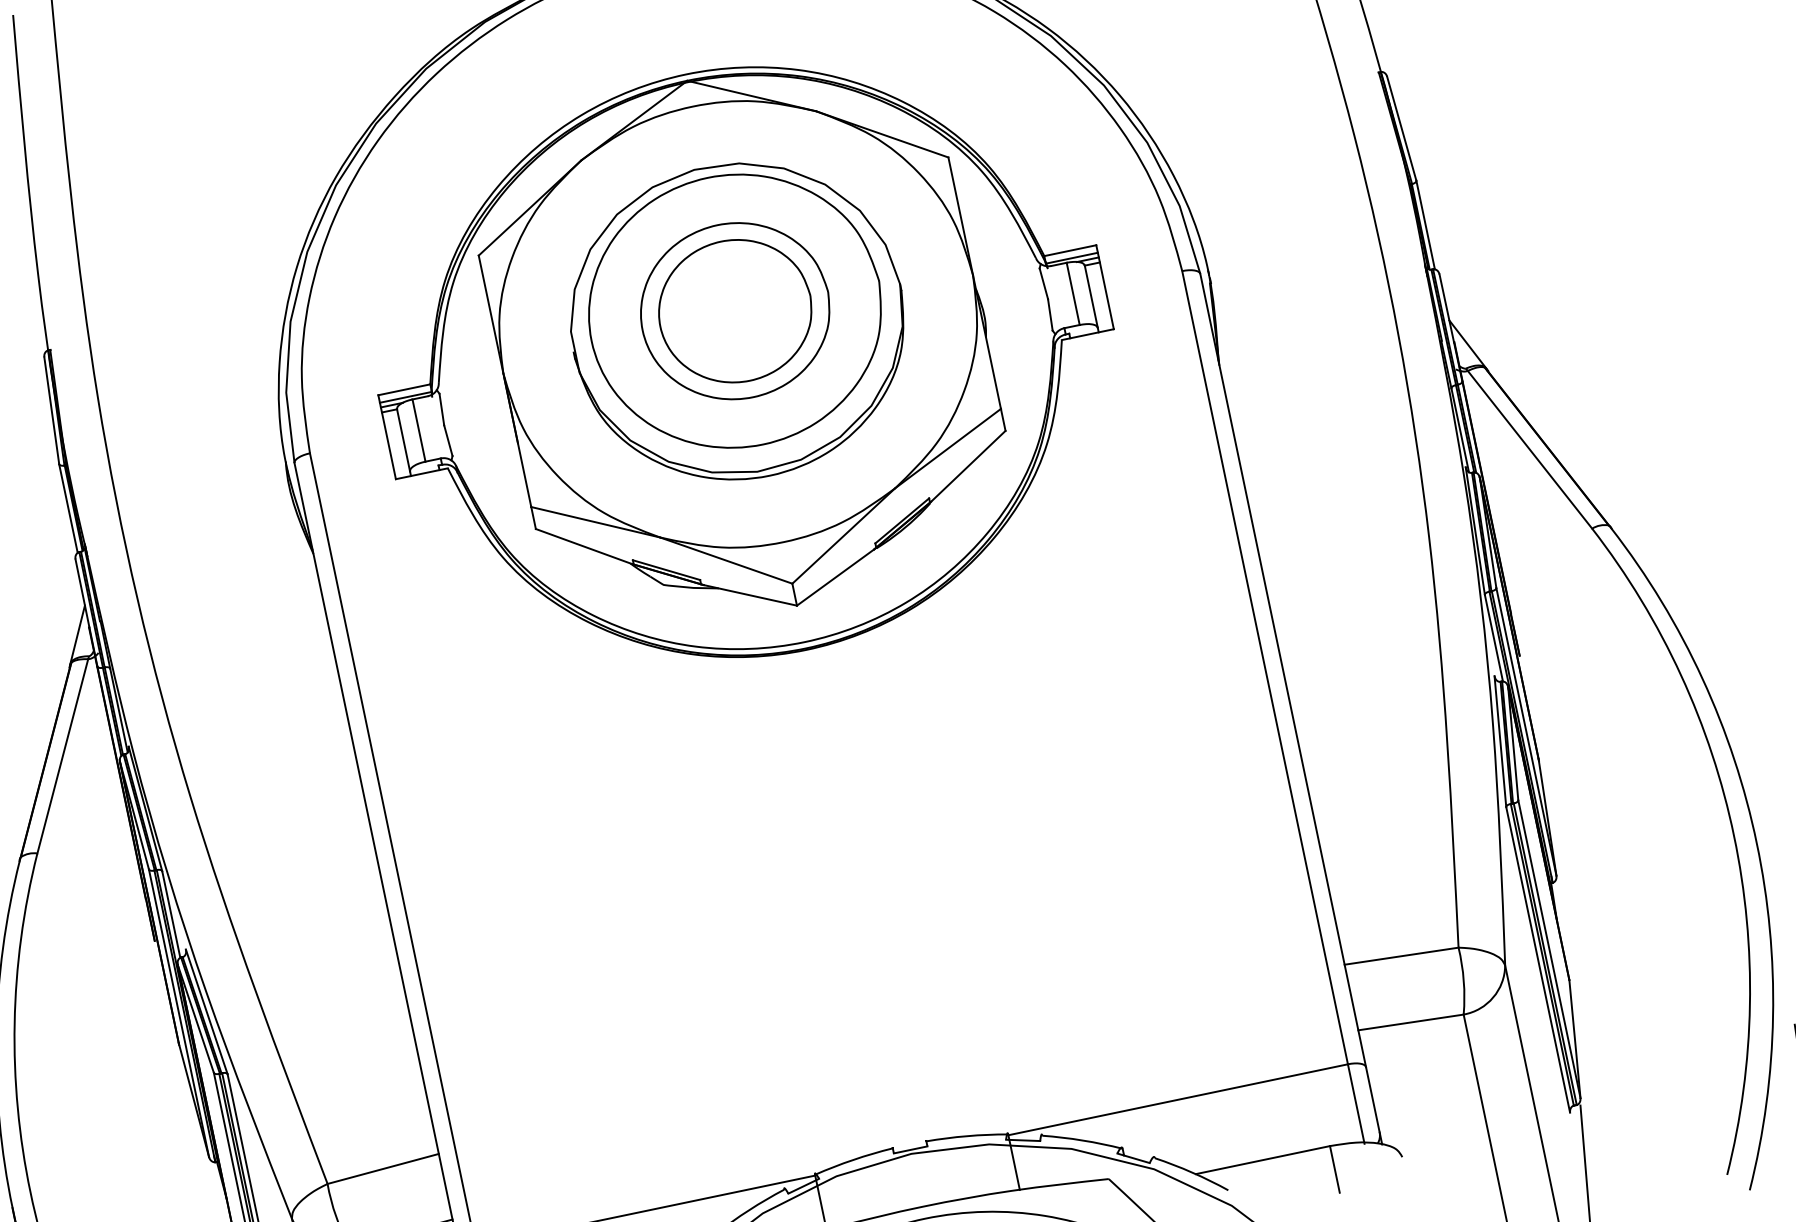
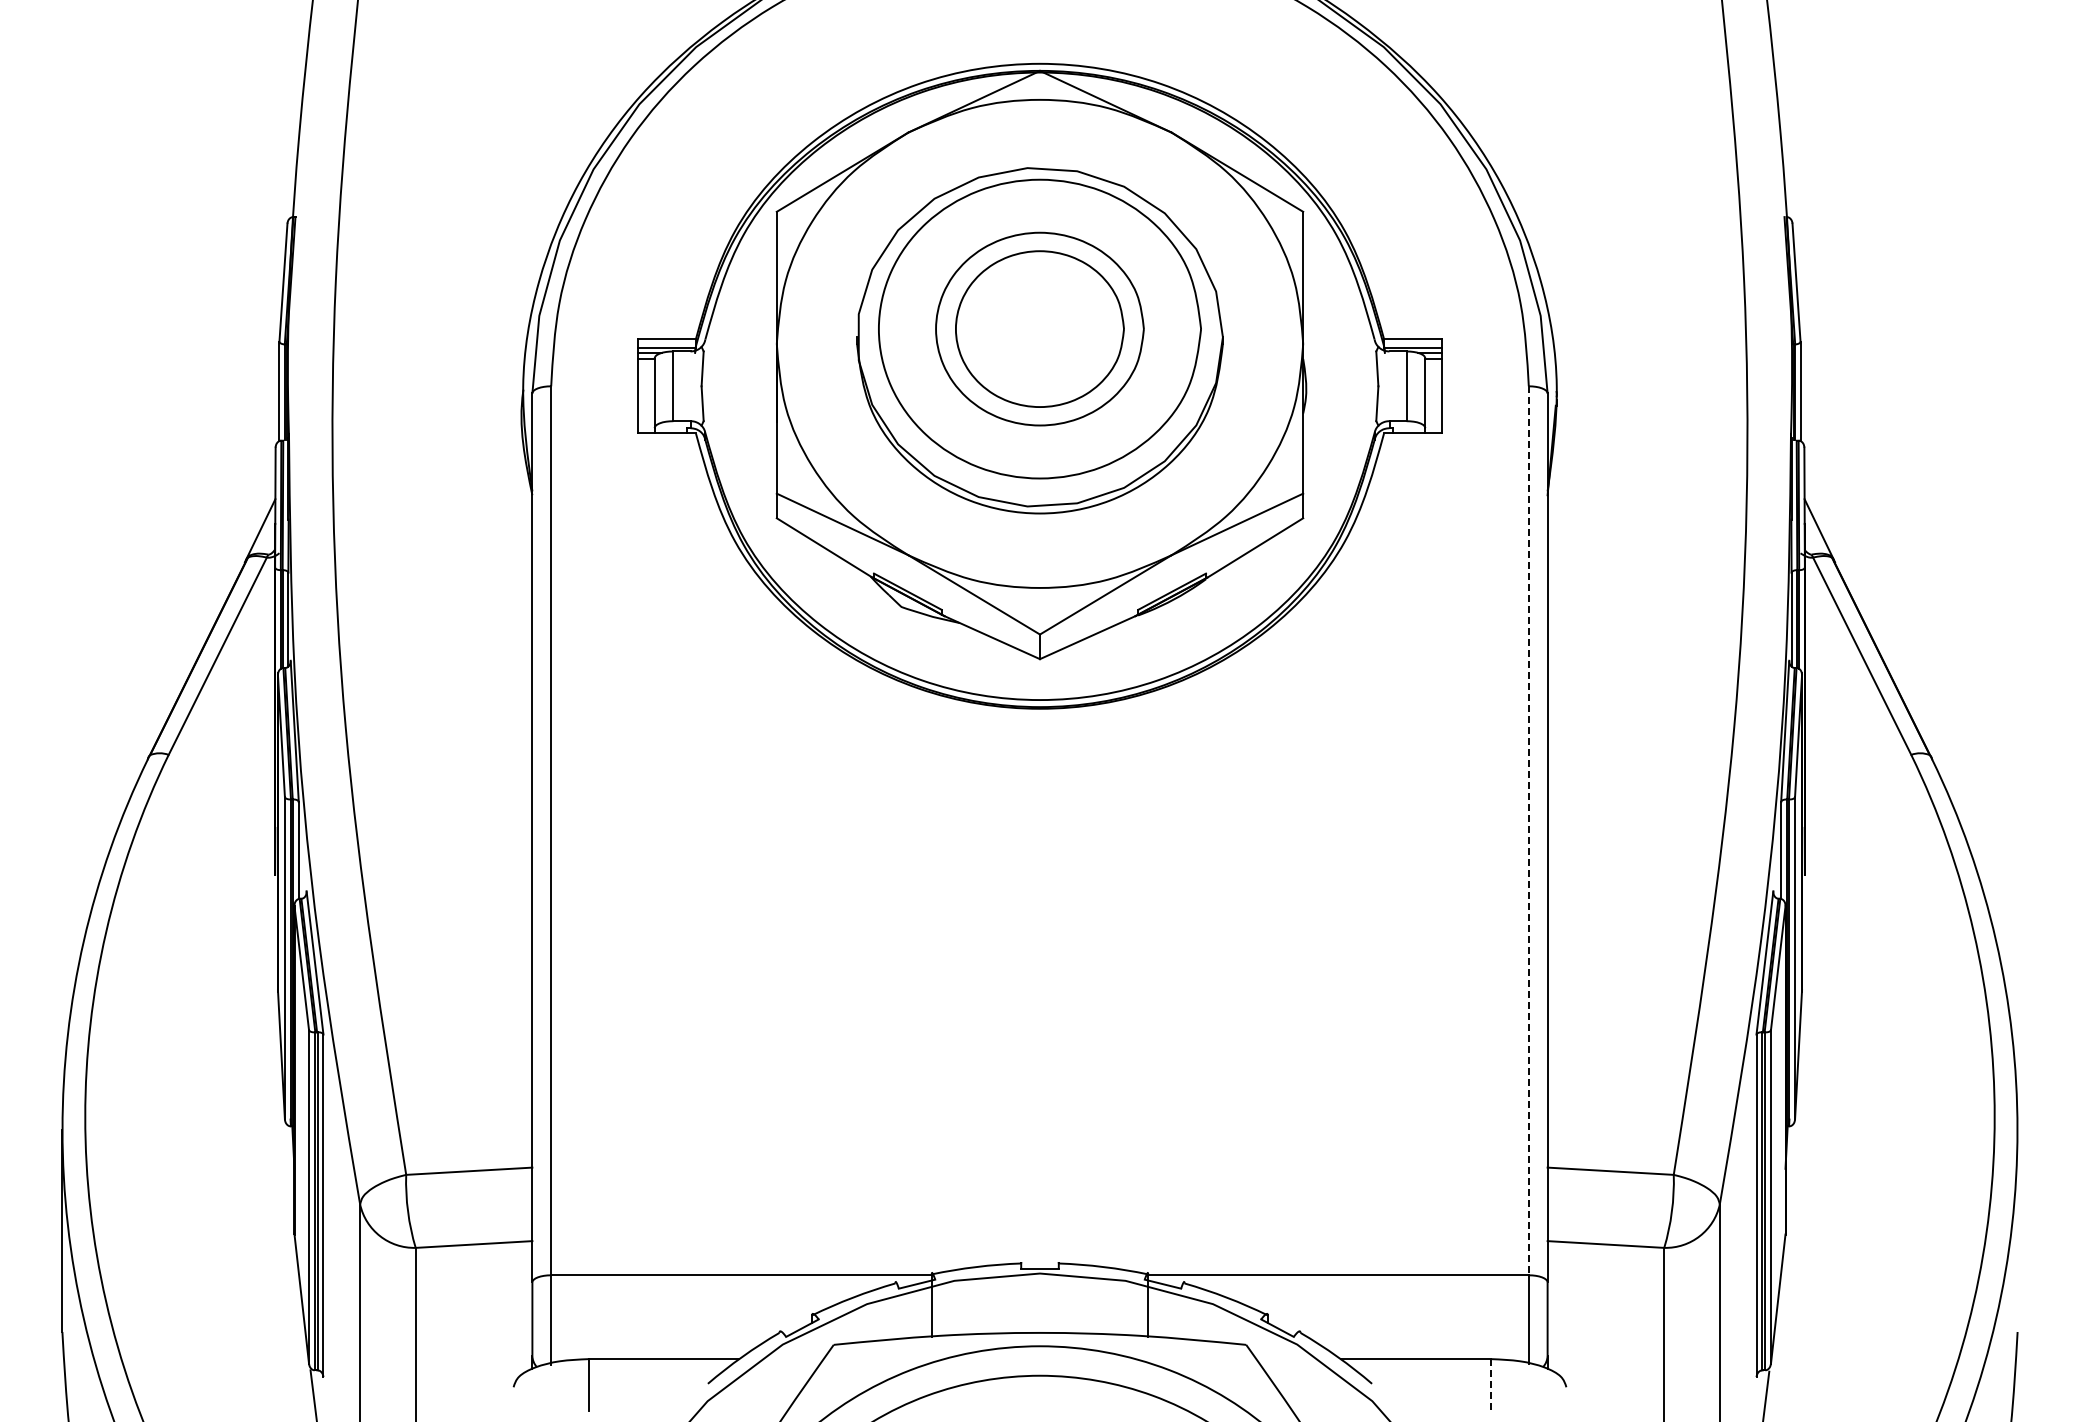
line: (1264, 668) -> (1528, 831), solid -> dashed
line: (1335, 1169) -> (1491, 1385), solid -> dashed

